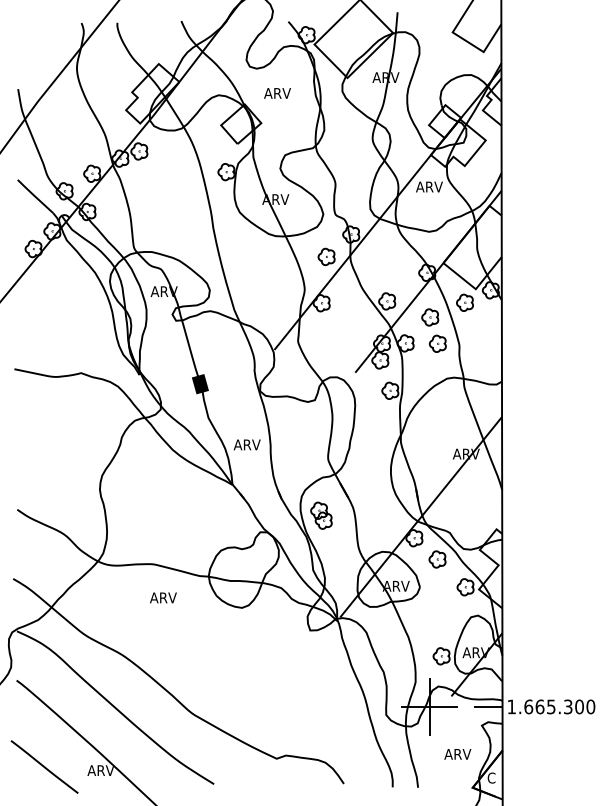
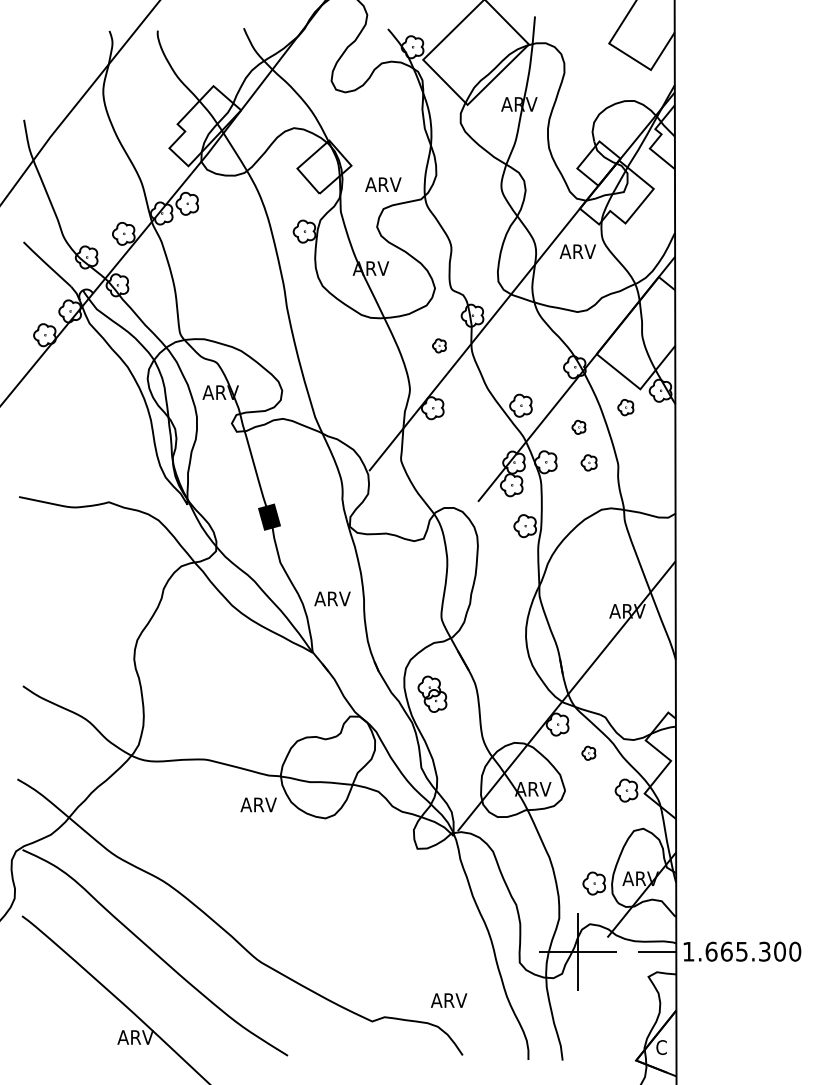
text: (277, 93) -> (383, 184), moved
part: (326, 256) -> (439, 345), size x0.6
part: (464, 302) -> (625, 407), size x0.7
part: (429, 317) -> (578, 427), size x0.6
part: (437, 343) -> (588, 462), size x0.7
part: (437, 559) -> (588, 753), size x0.6
text: (163, 597) -> (258, 804), moved
text: (458, 754) -> (449, 1000), moved
line: (44, 766) -> (59, 1032), removed

